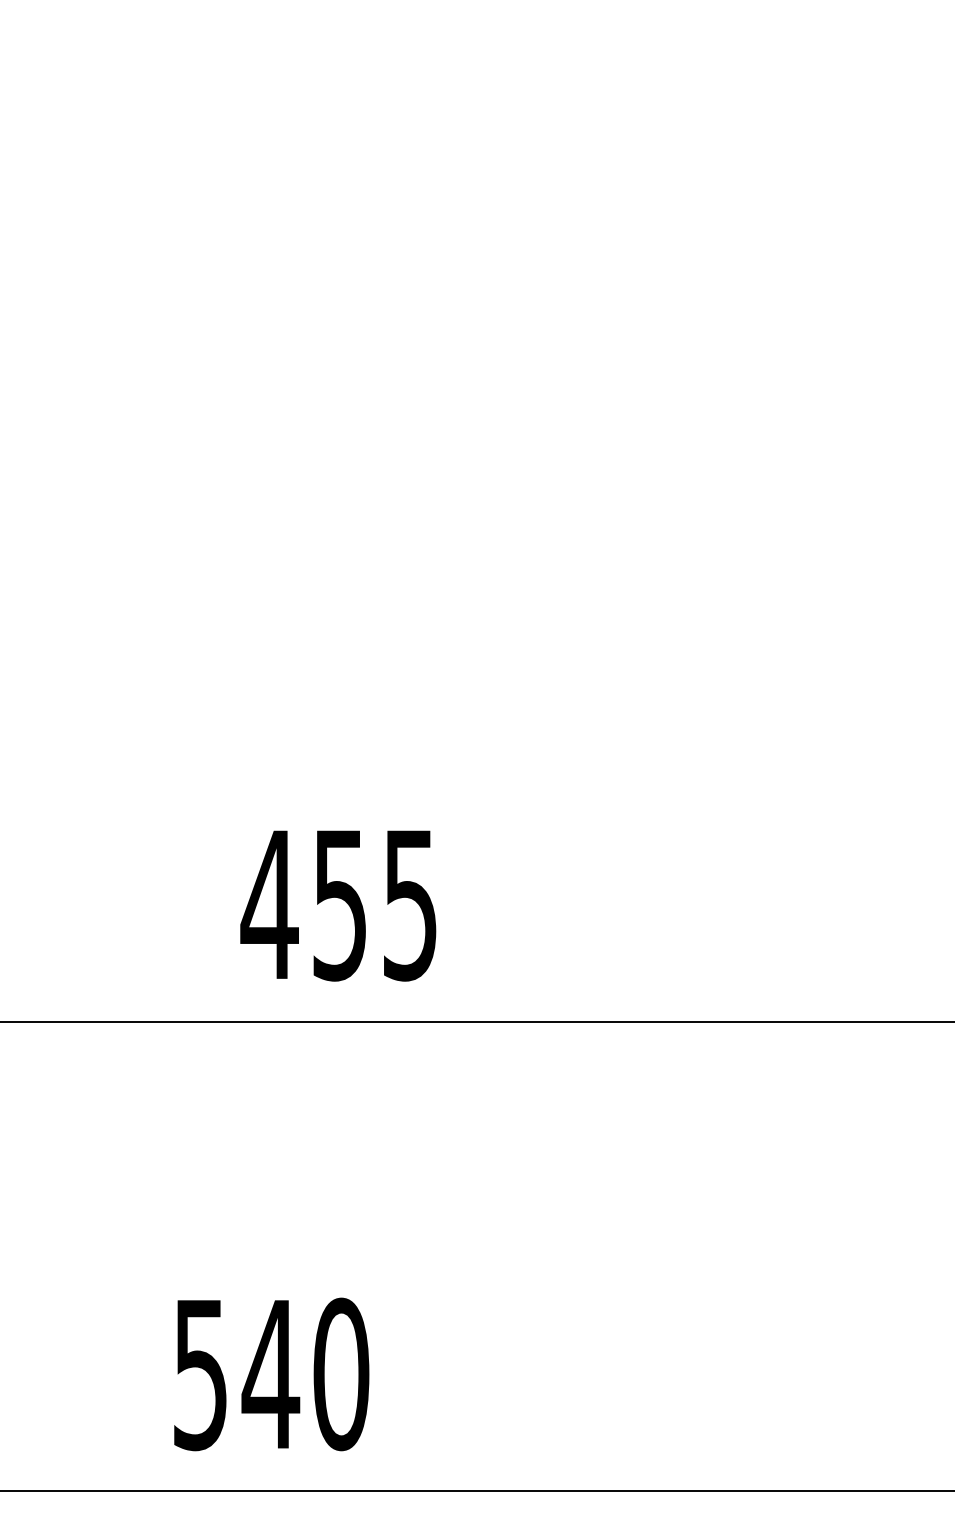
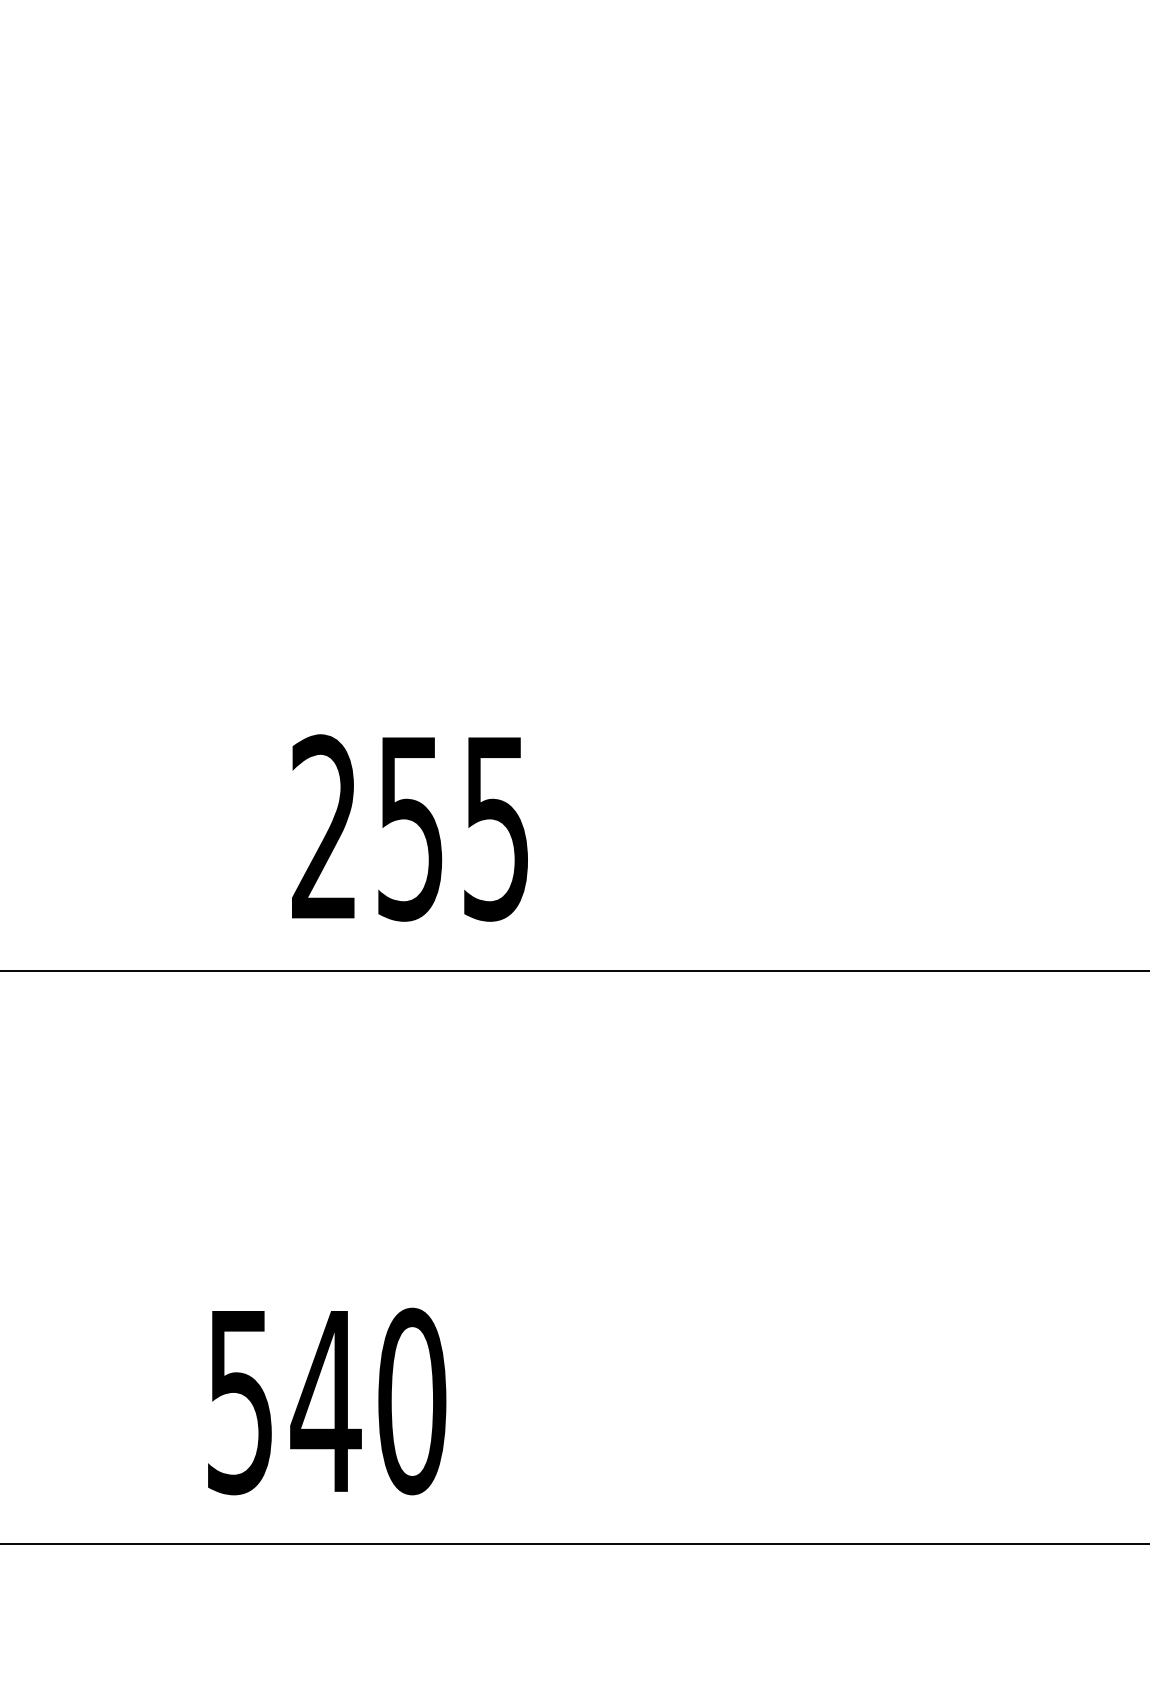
text: (269, 903) -> (324, 826), 455 -> 255

